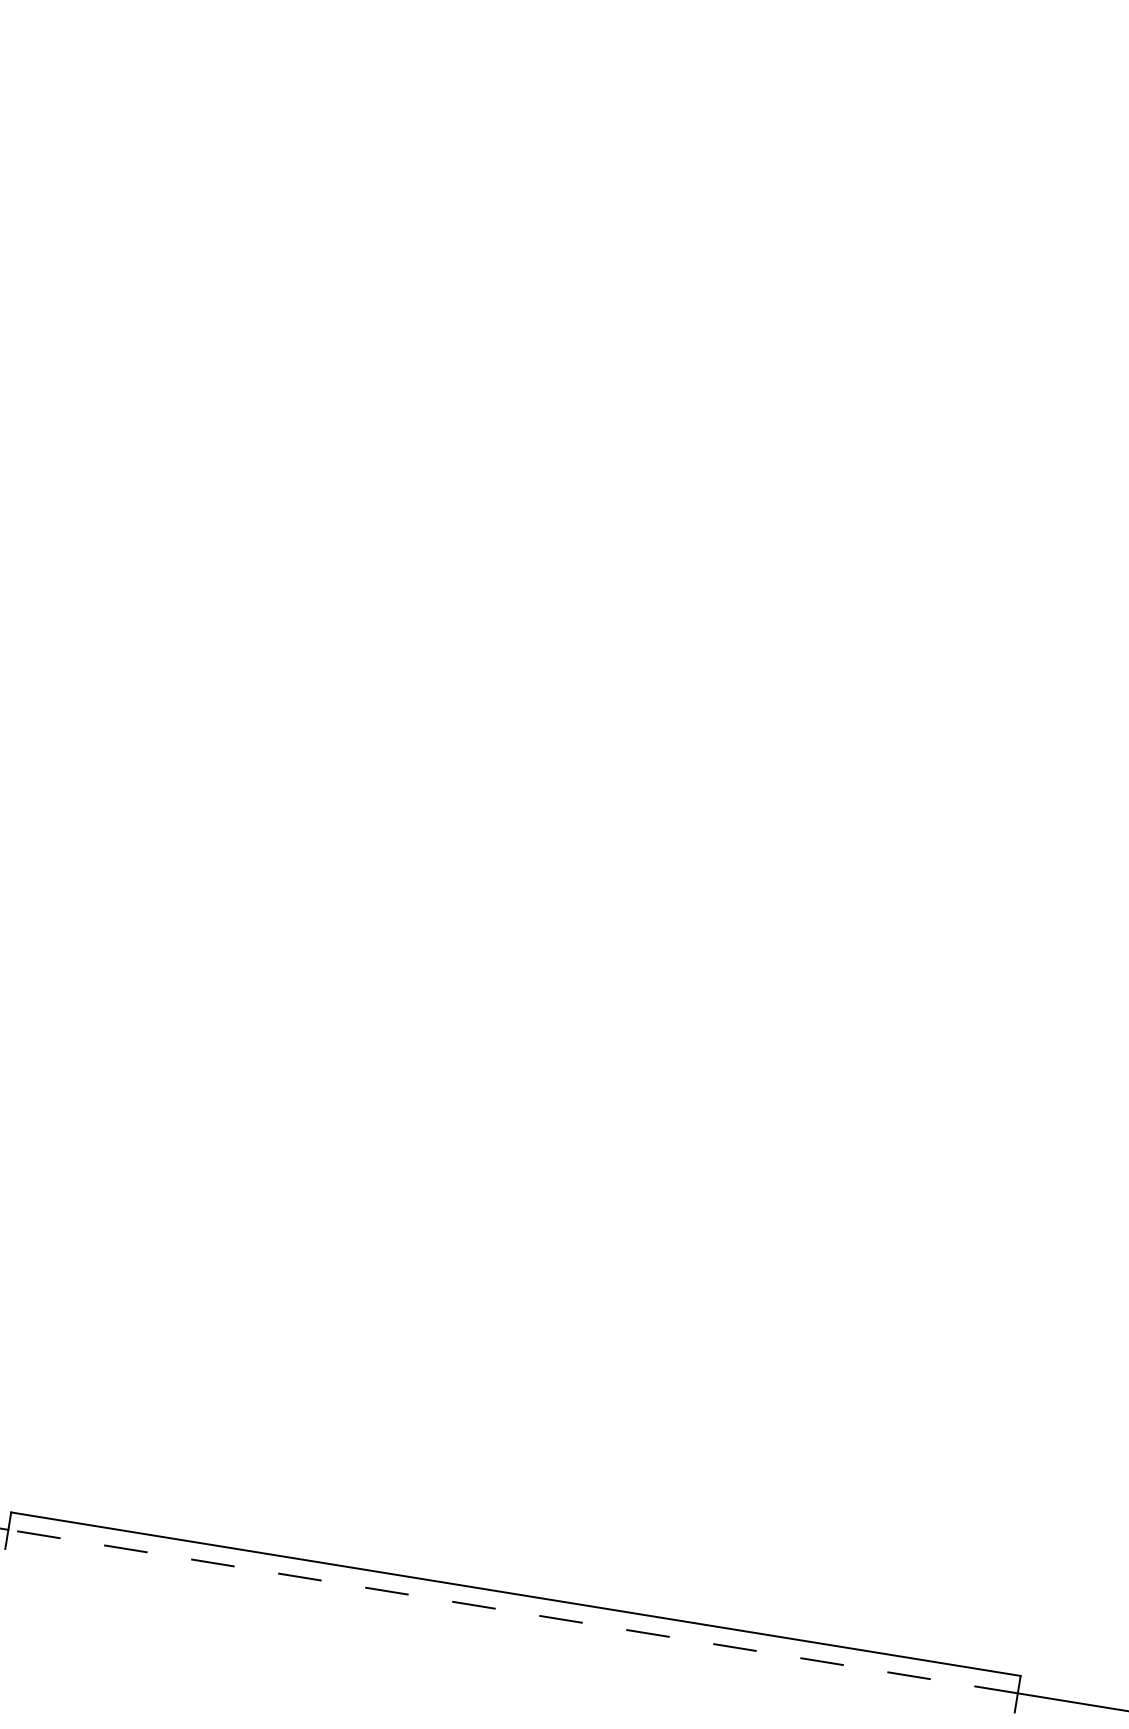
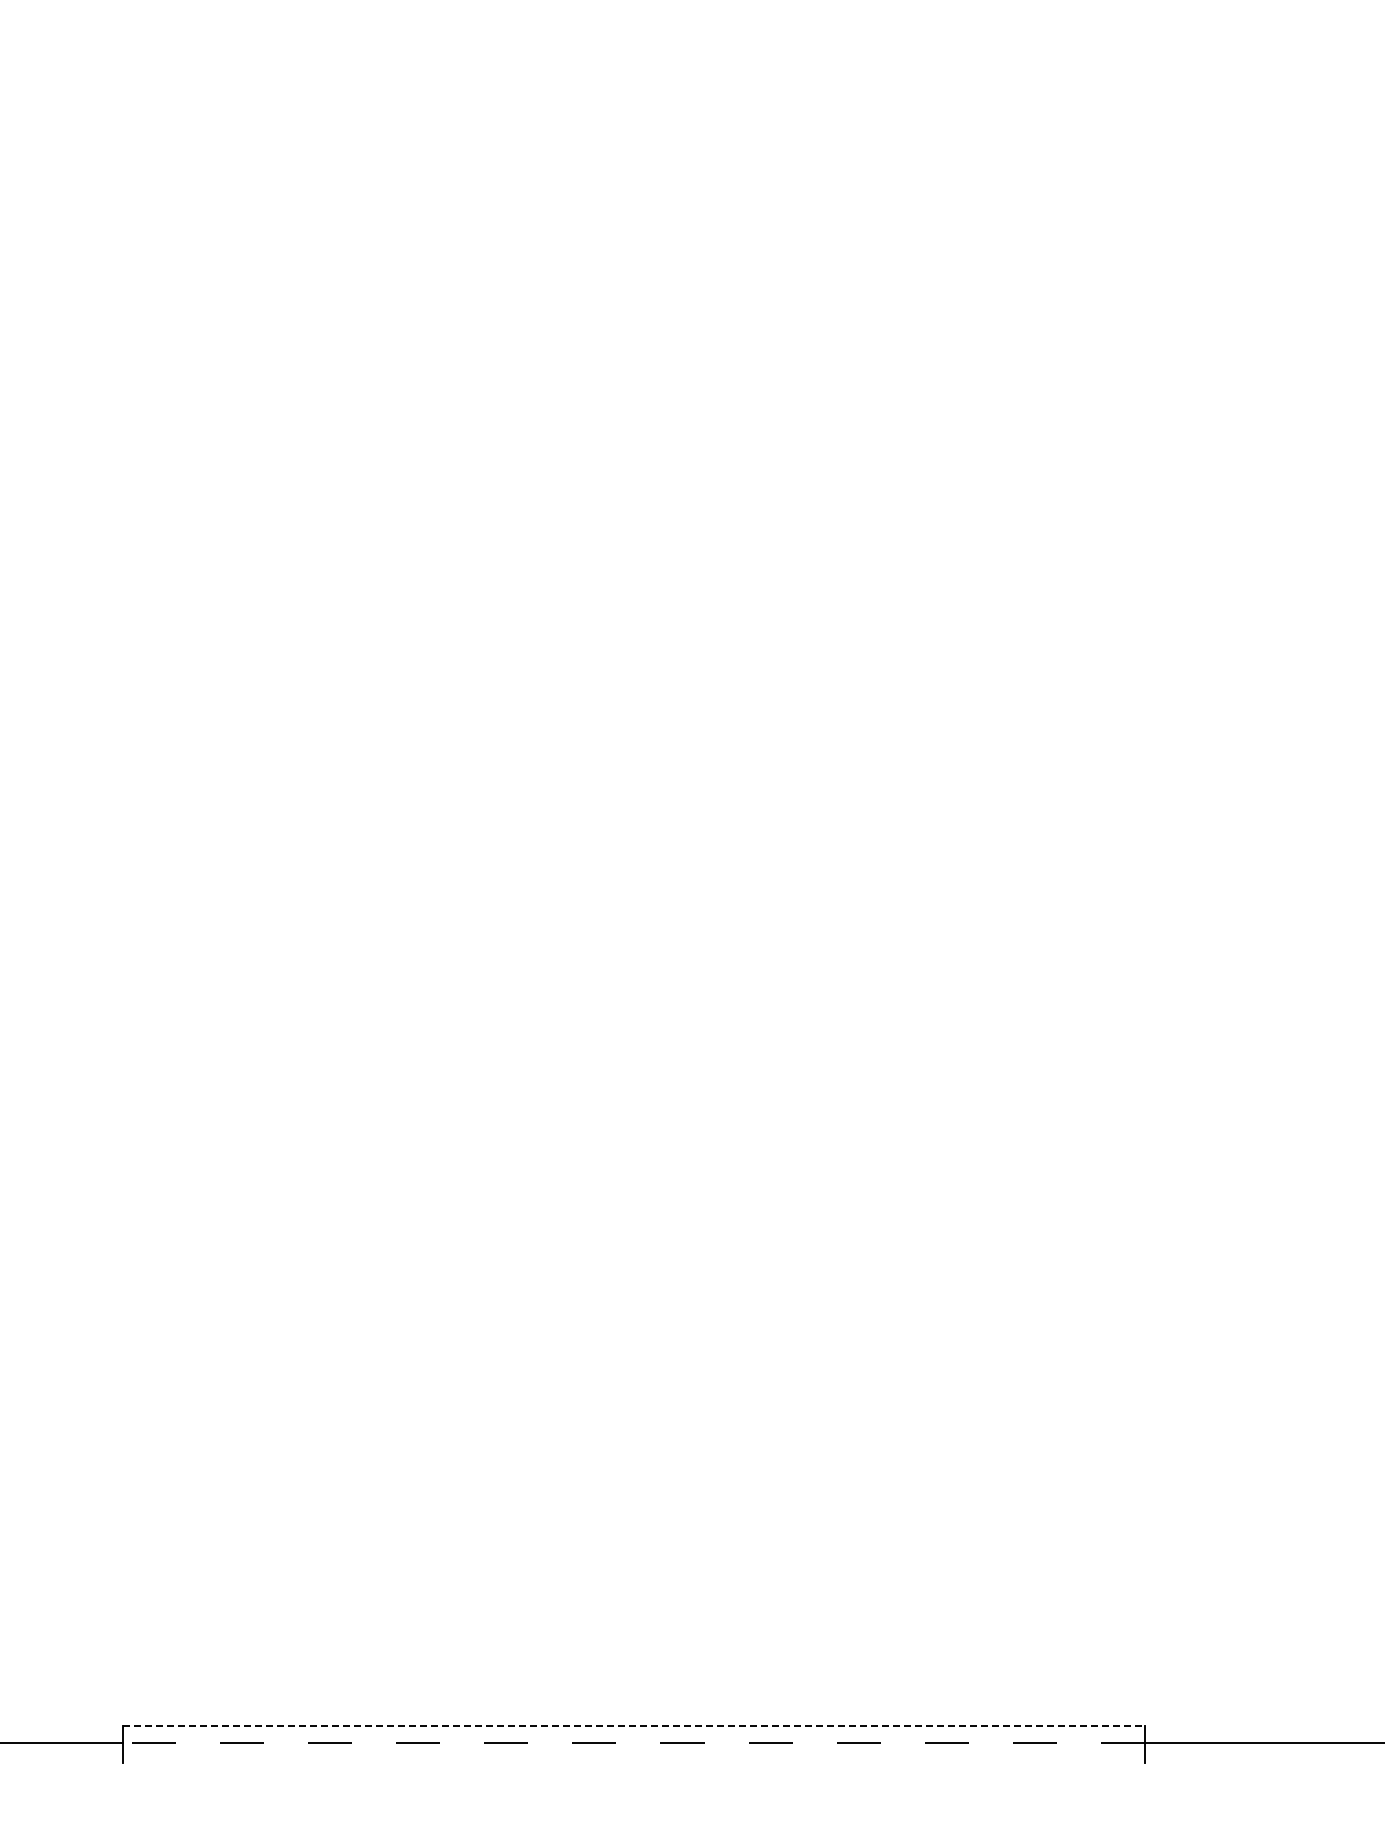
line: (516, 1594) -> (634, 1725), solid -> dashed

